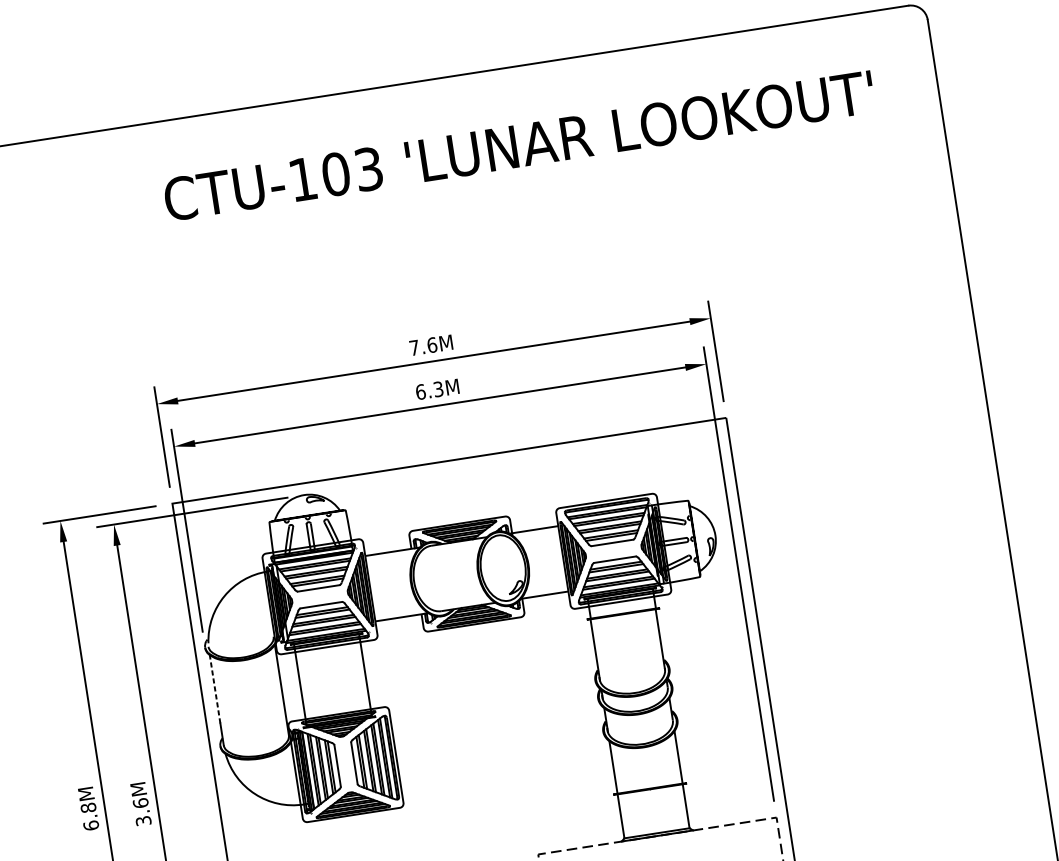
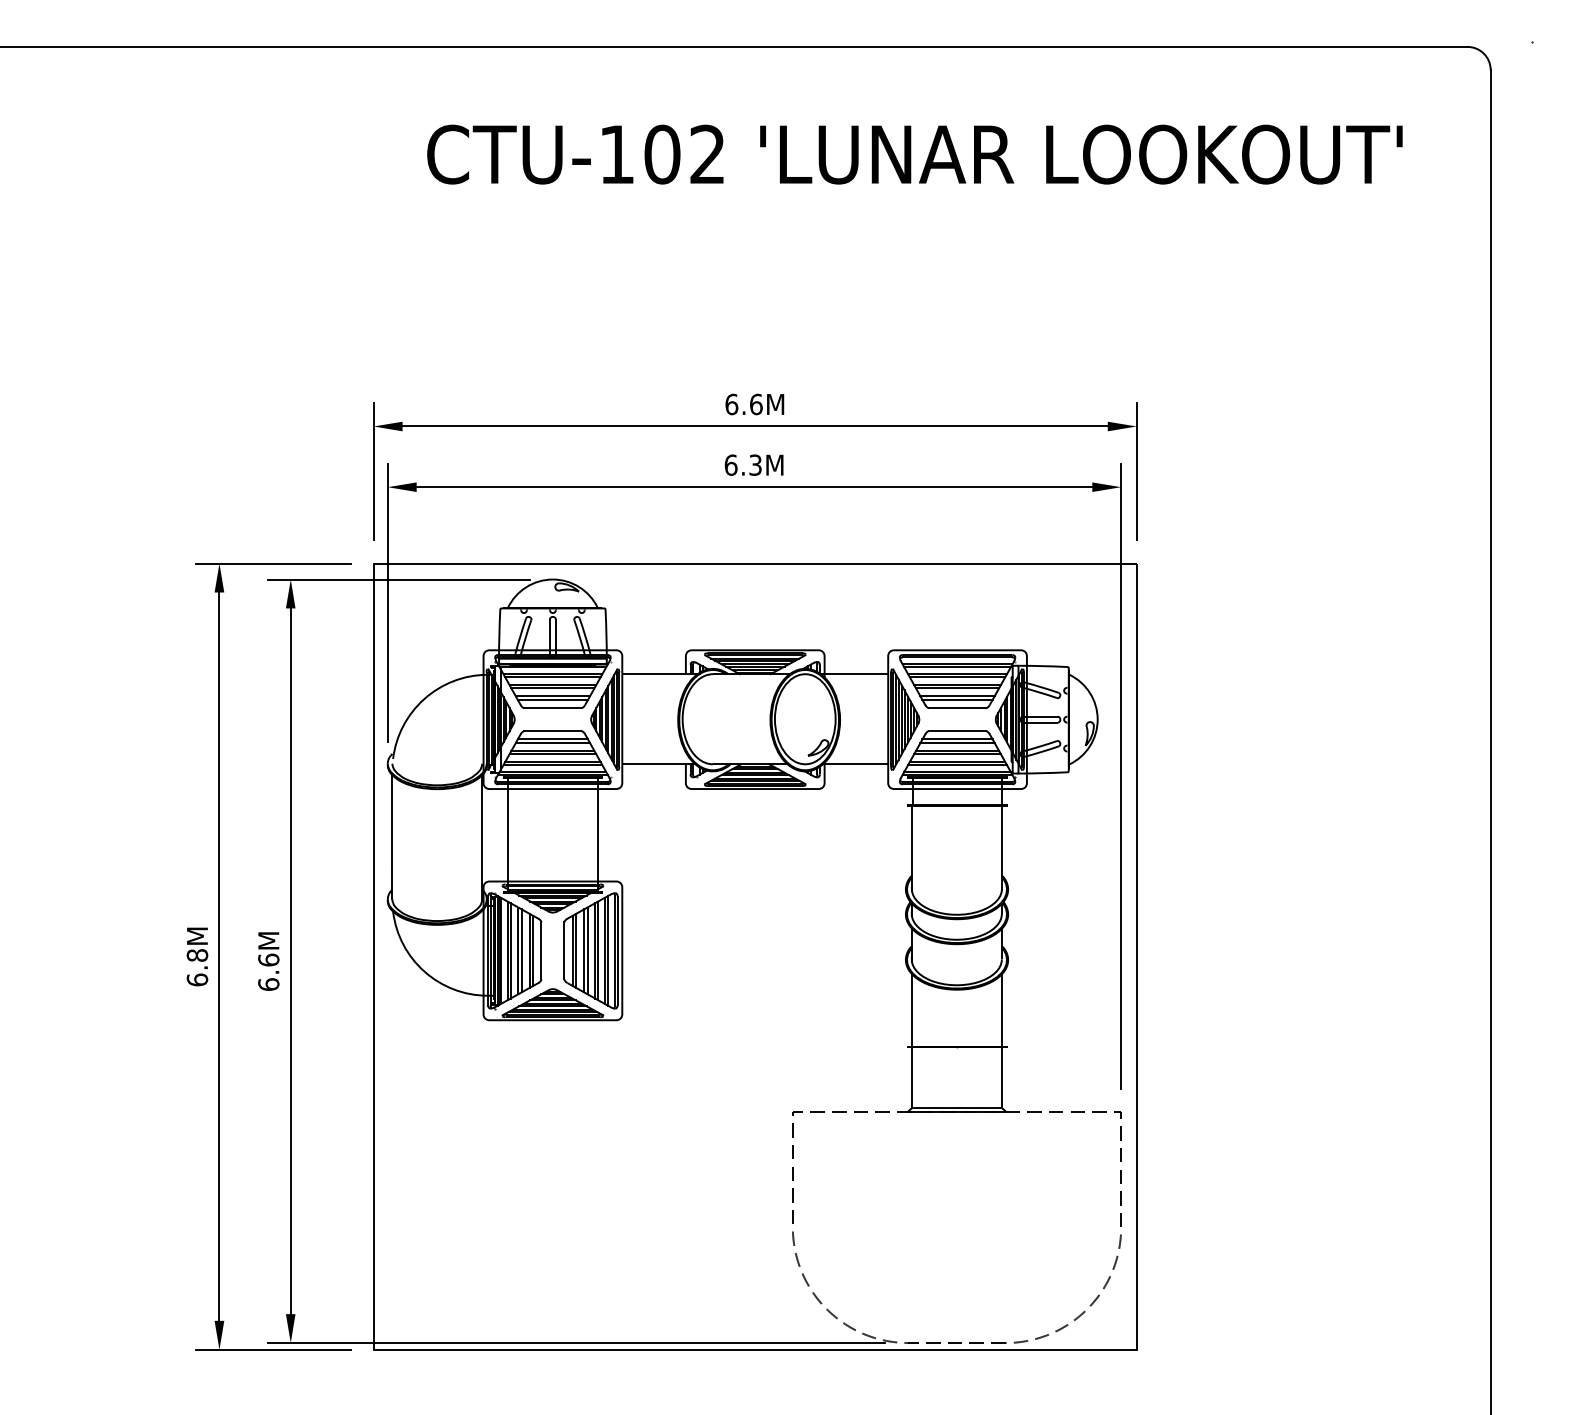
text: (368, 169) -> (707, 154), CTU-103 -> CTU-102
text: (414, 347) -> (731, 404), 7.6M -> 6.6M
line: (215, 688) -> (392, 821), dashed -> solid
text: (143, 820) -> (268, 984), 3.6M -> 6.6M

